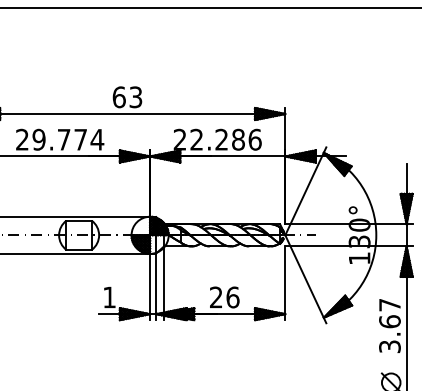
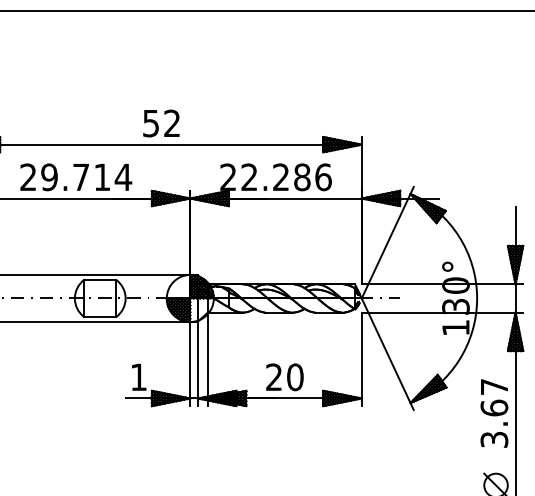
text: (127, 97) -> (161, 123), 63 -> 52
text: (80, 139) -> (102, 176), 29.774 -> 29.714
text: (233, 296) -> (295, 376), 26 -> 20

